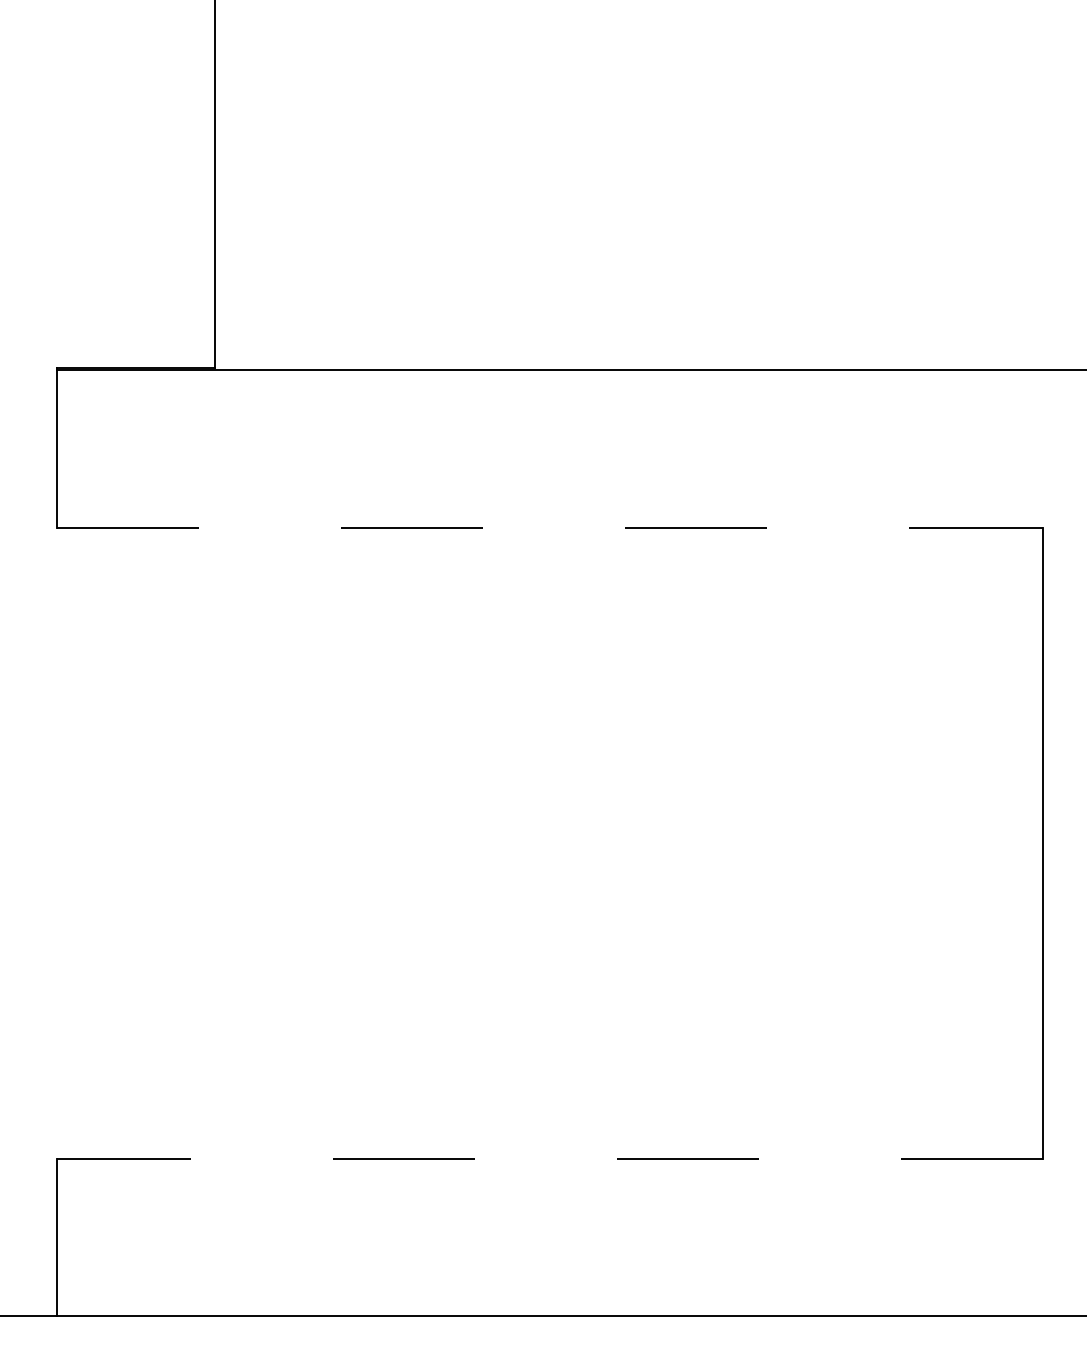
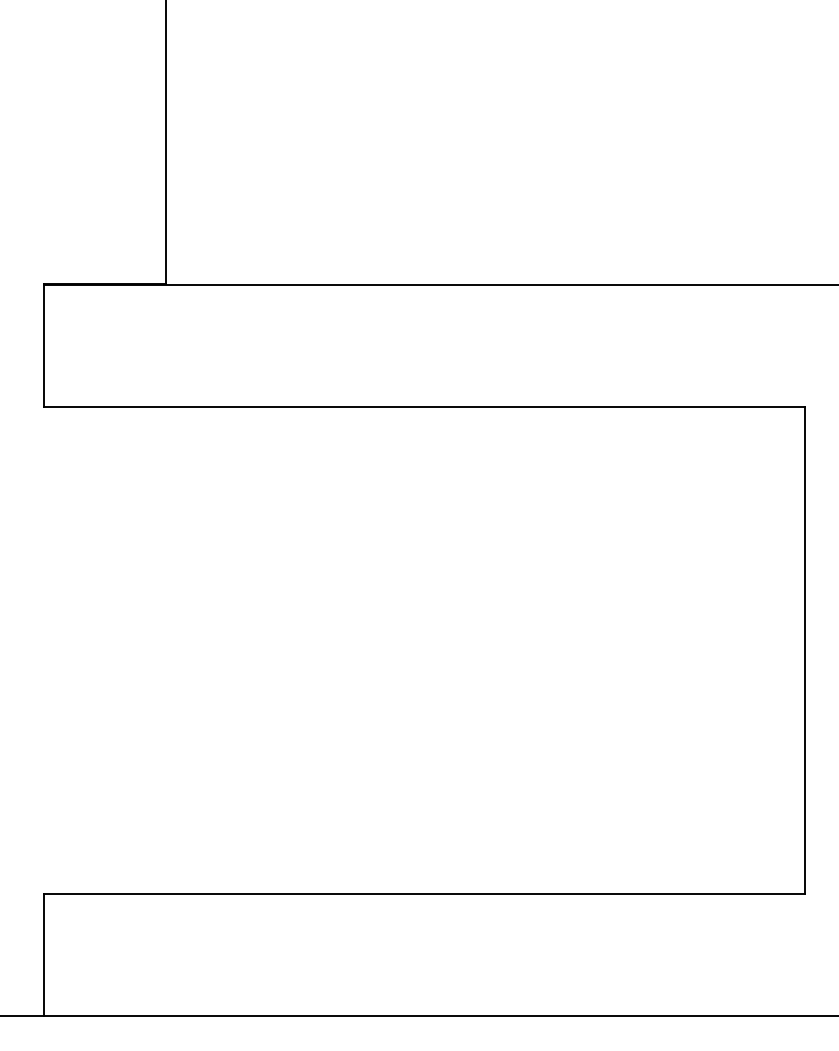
line: (549, 527) -> (424, 407), dashed -> solid
line: (549, 1158) -> (424, 893), dashed -> solid

